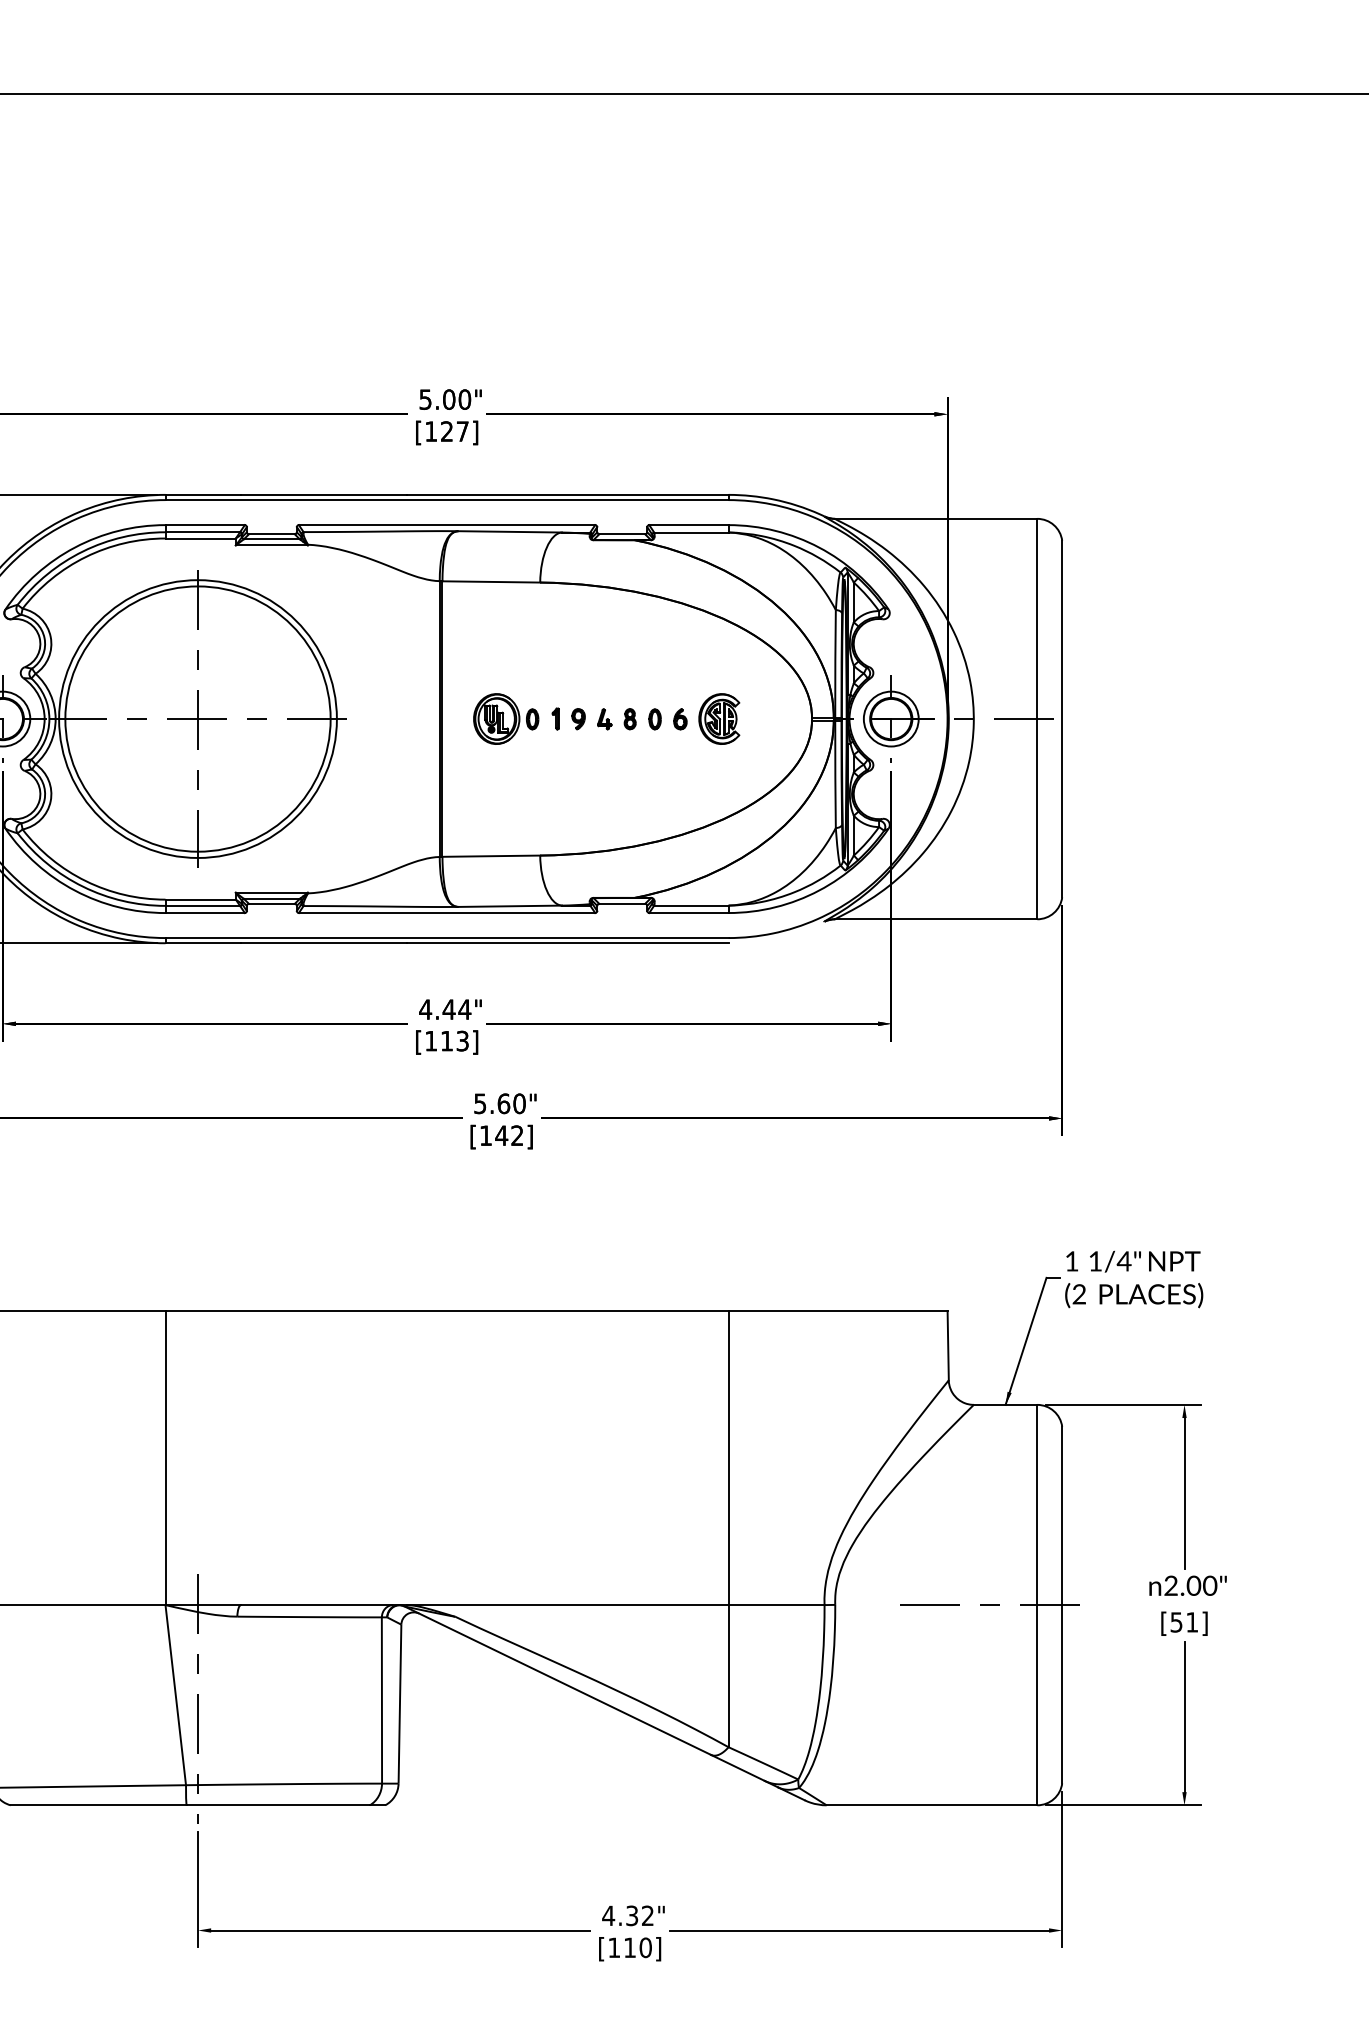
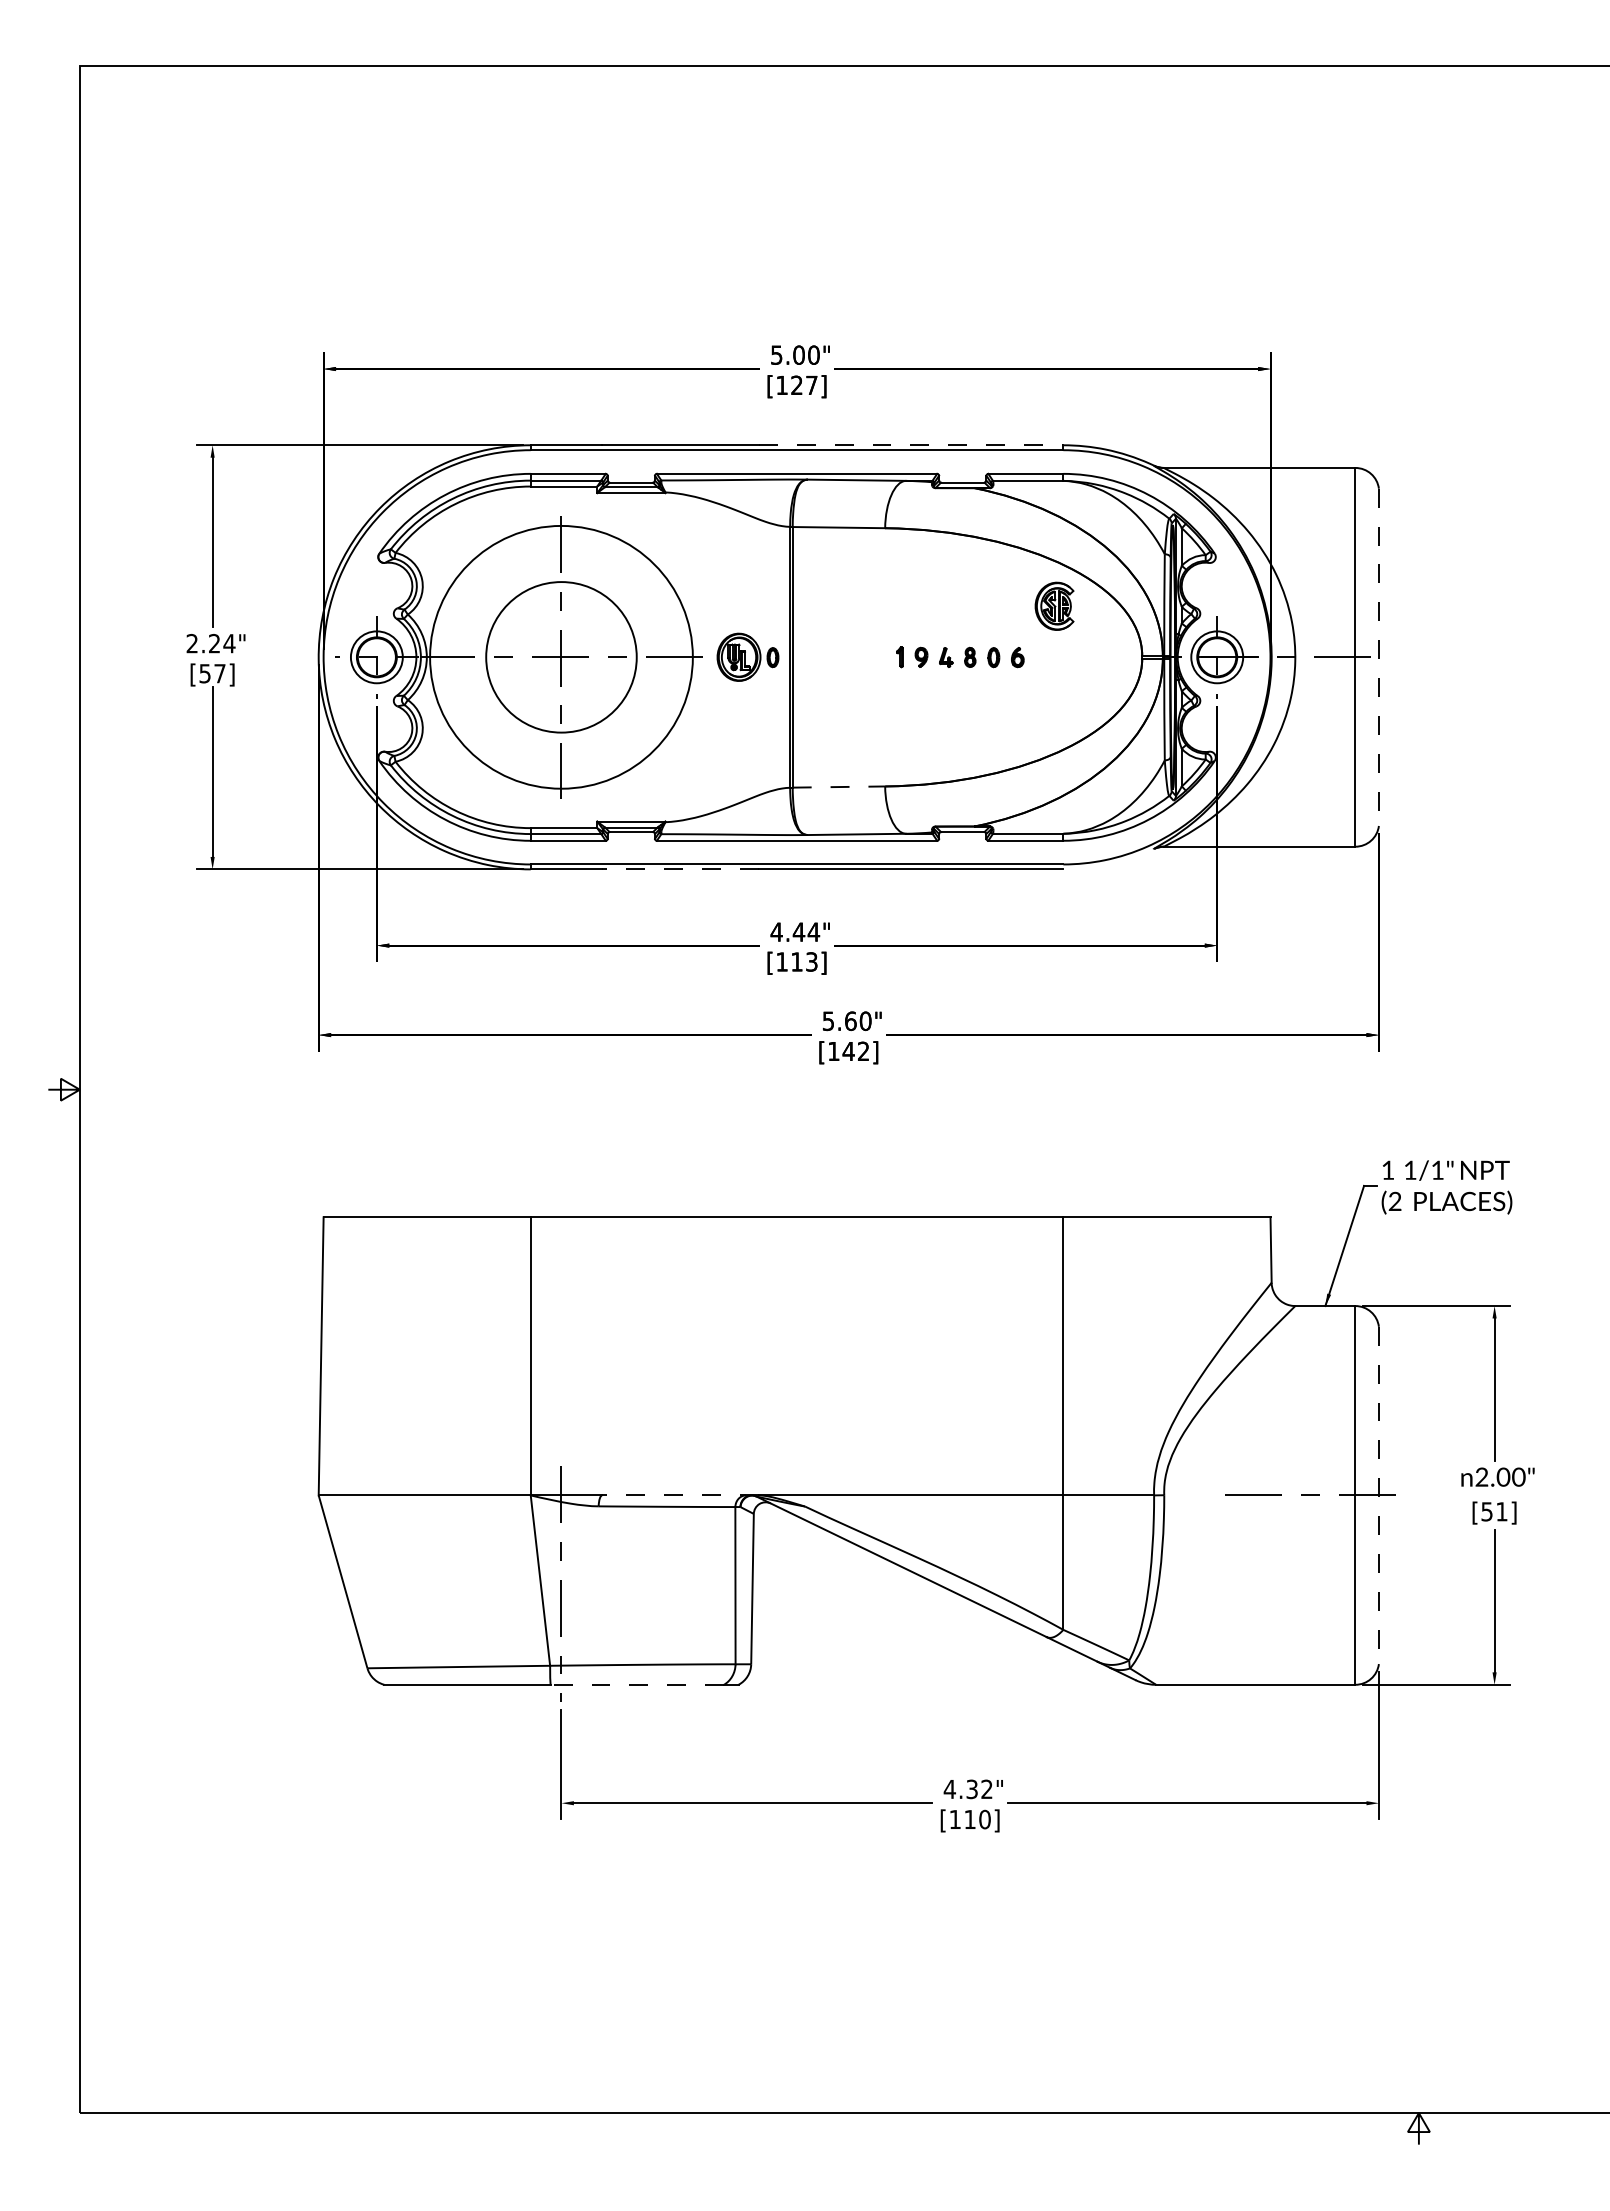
line: (568, 495) -> (911, 445), solid -> dashed
circle: (198, 718) -> (561, 656), size x0.6
part: (505, 718) -> (747, 656), moved
part: (719, 718) -> (1054, 605), moved
line: (1061, 719) -> (1378, 657), solid -> dashed
line: (491, 856) -> (839, 787), solid -> dashed
line: (323, 943) -> (680, 869), solid -> dashed
text: (1124, 1260) -> (1437, 1169), 1/4" -> 1/1"
line: (323, 1605) -> (680, 1495), solid -> dashed
line: (1061, 1605) -> (1378, 1495), solid -> dashed
line: (278, 1804) -> (637, 1684), solid -> dashed

